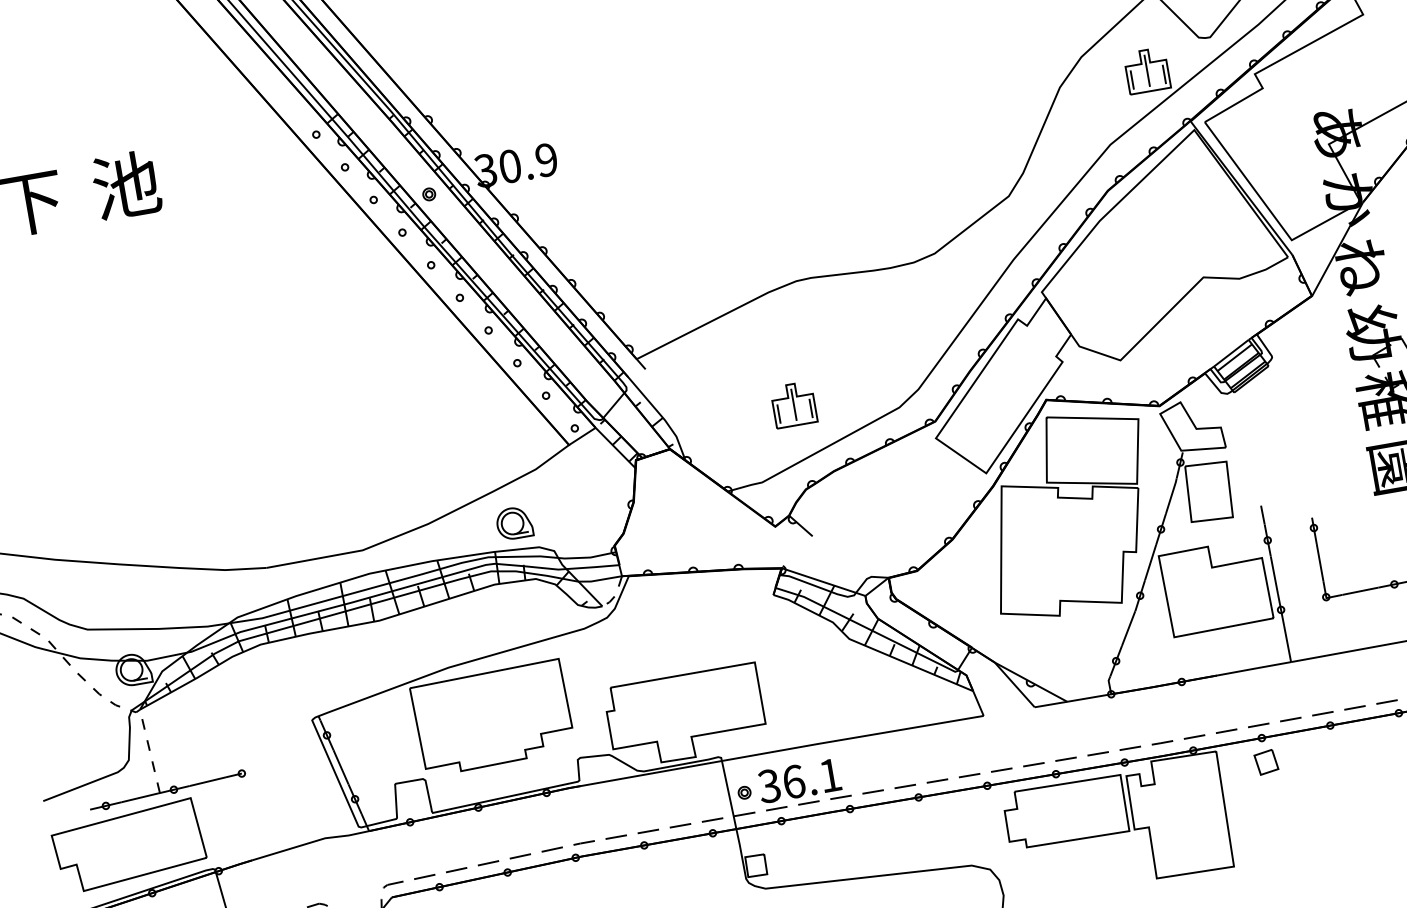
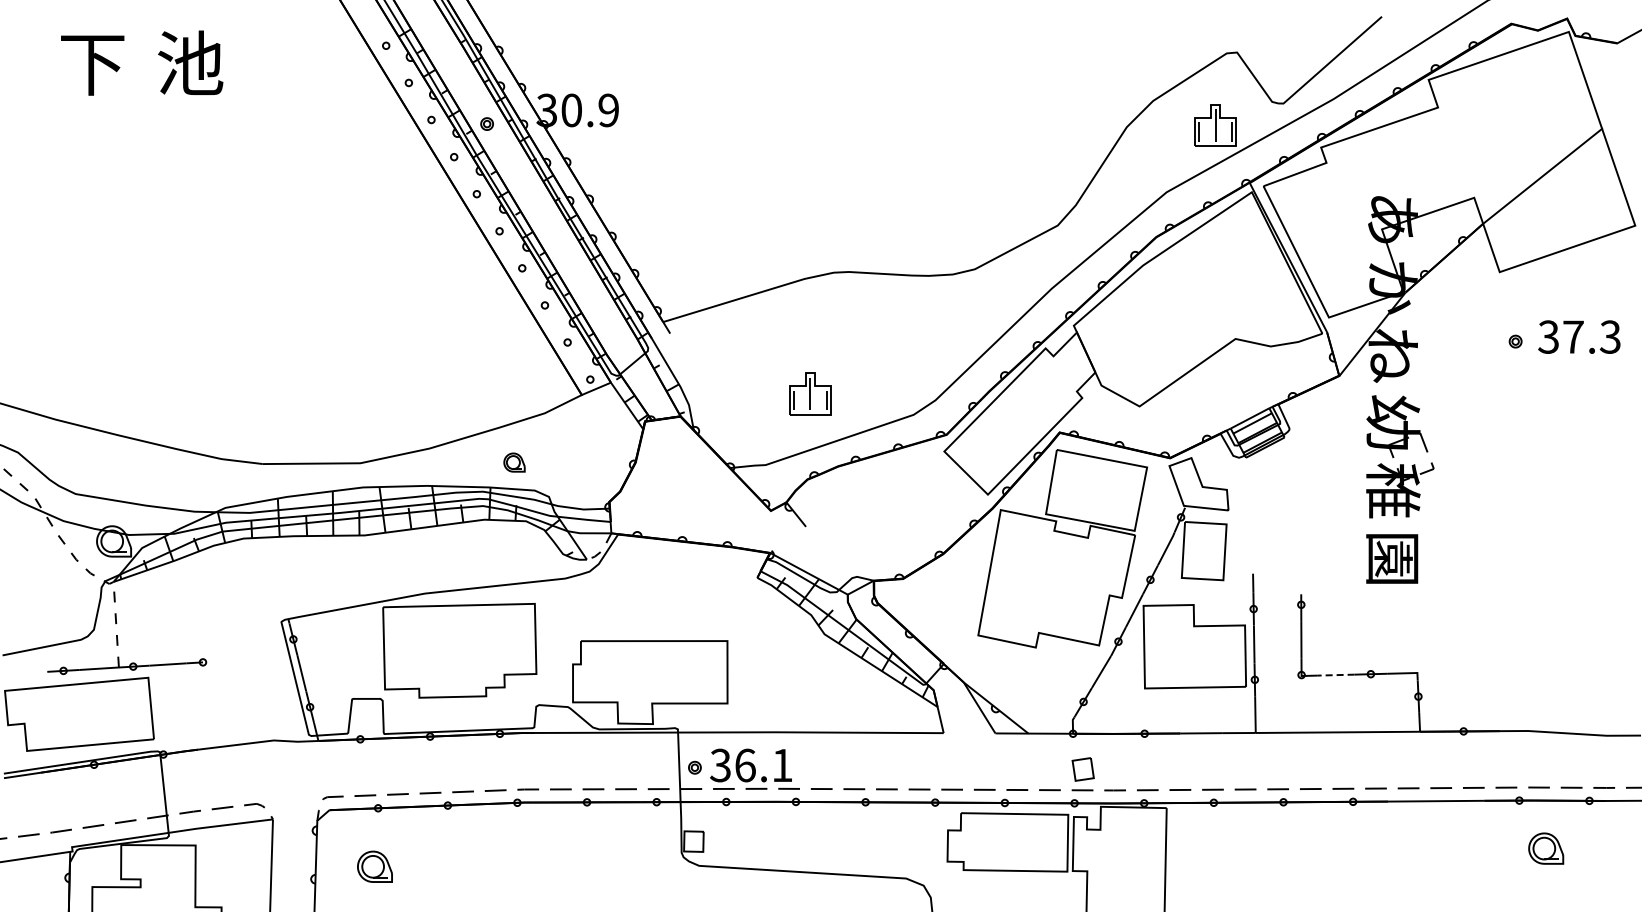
part: (514, 523) -> (514, 462), size x0.6
line: (1359, 591) -> (1335, 675), solid -> dashed
part: (1265, 762) -> (1082, 769), moved

